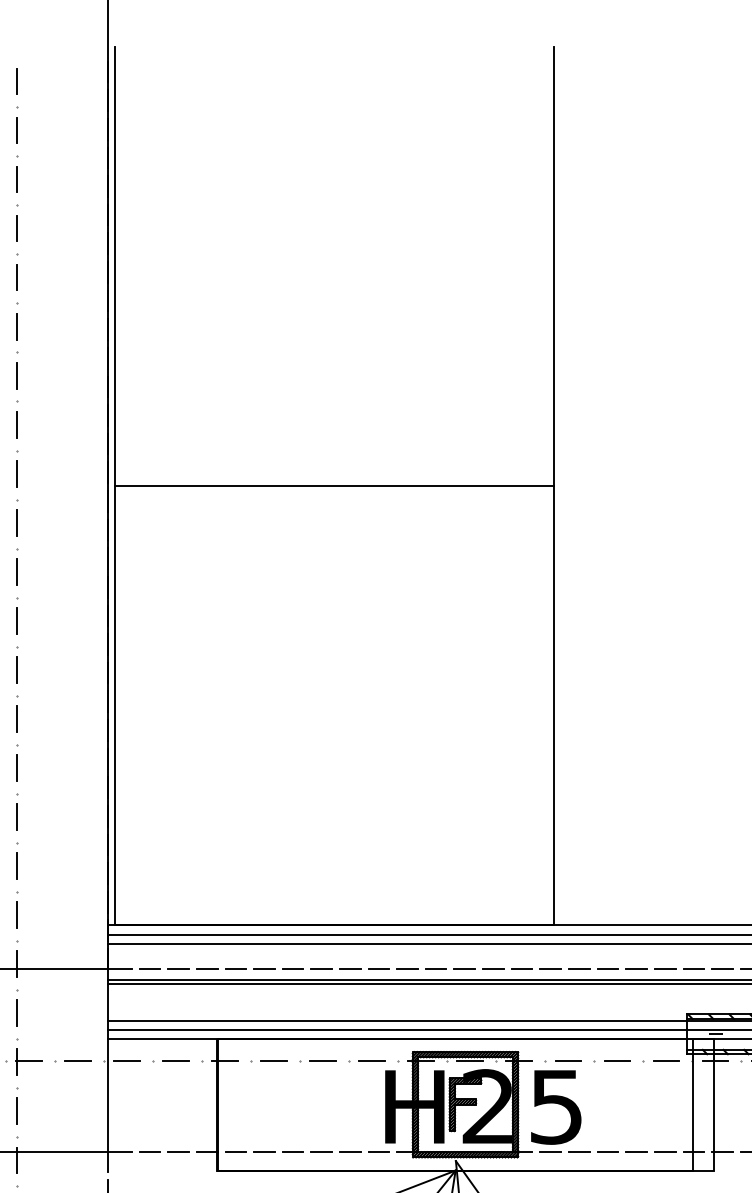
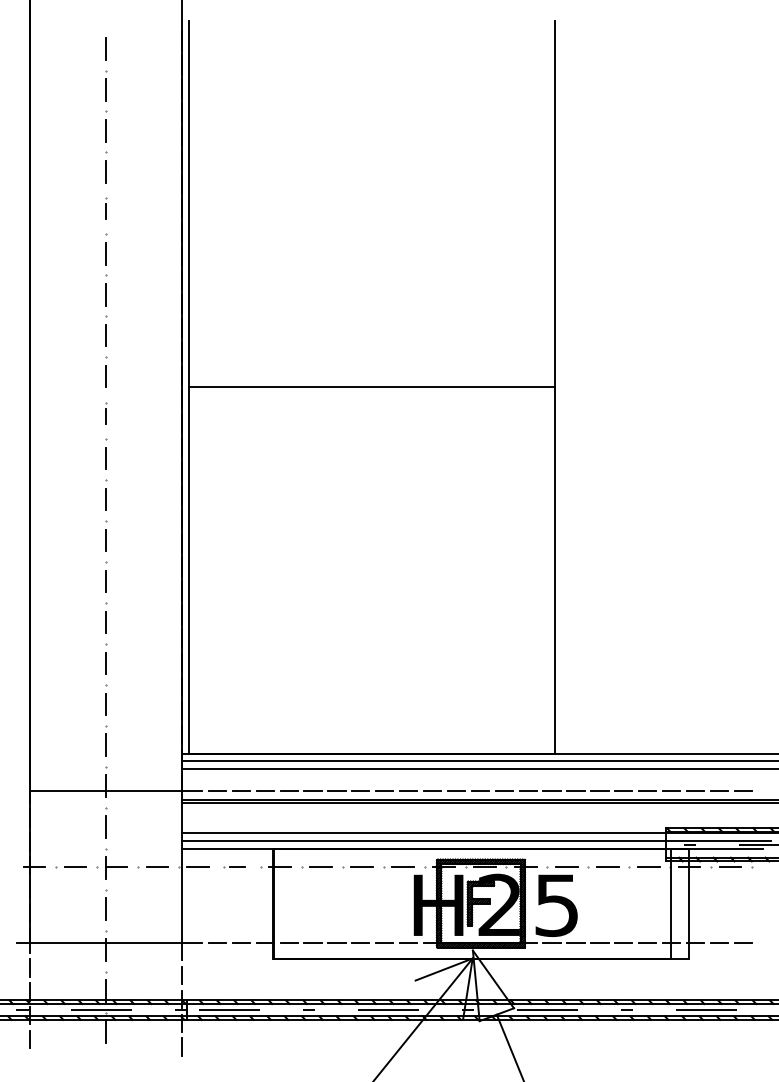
part: (17, 272) -> (106, 208), size x0.7
part: (17, 516) -> (106, 412), size x0.7
part: (170, 1061) -> (234, 867), size x0.7

